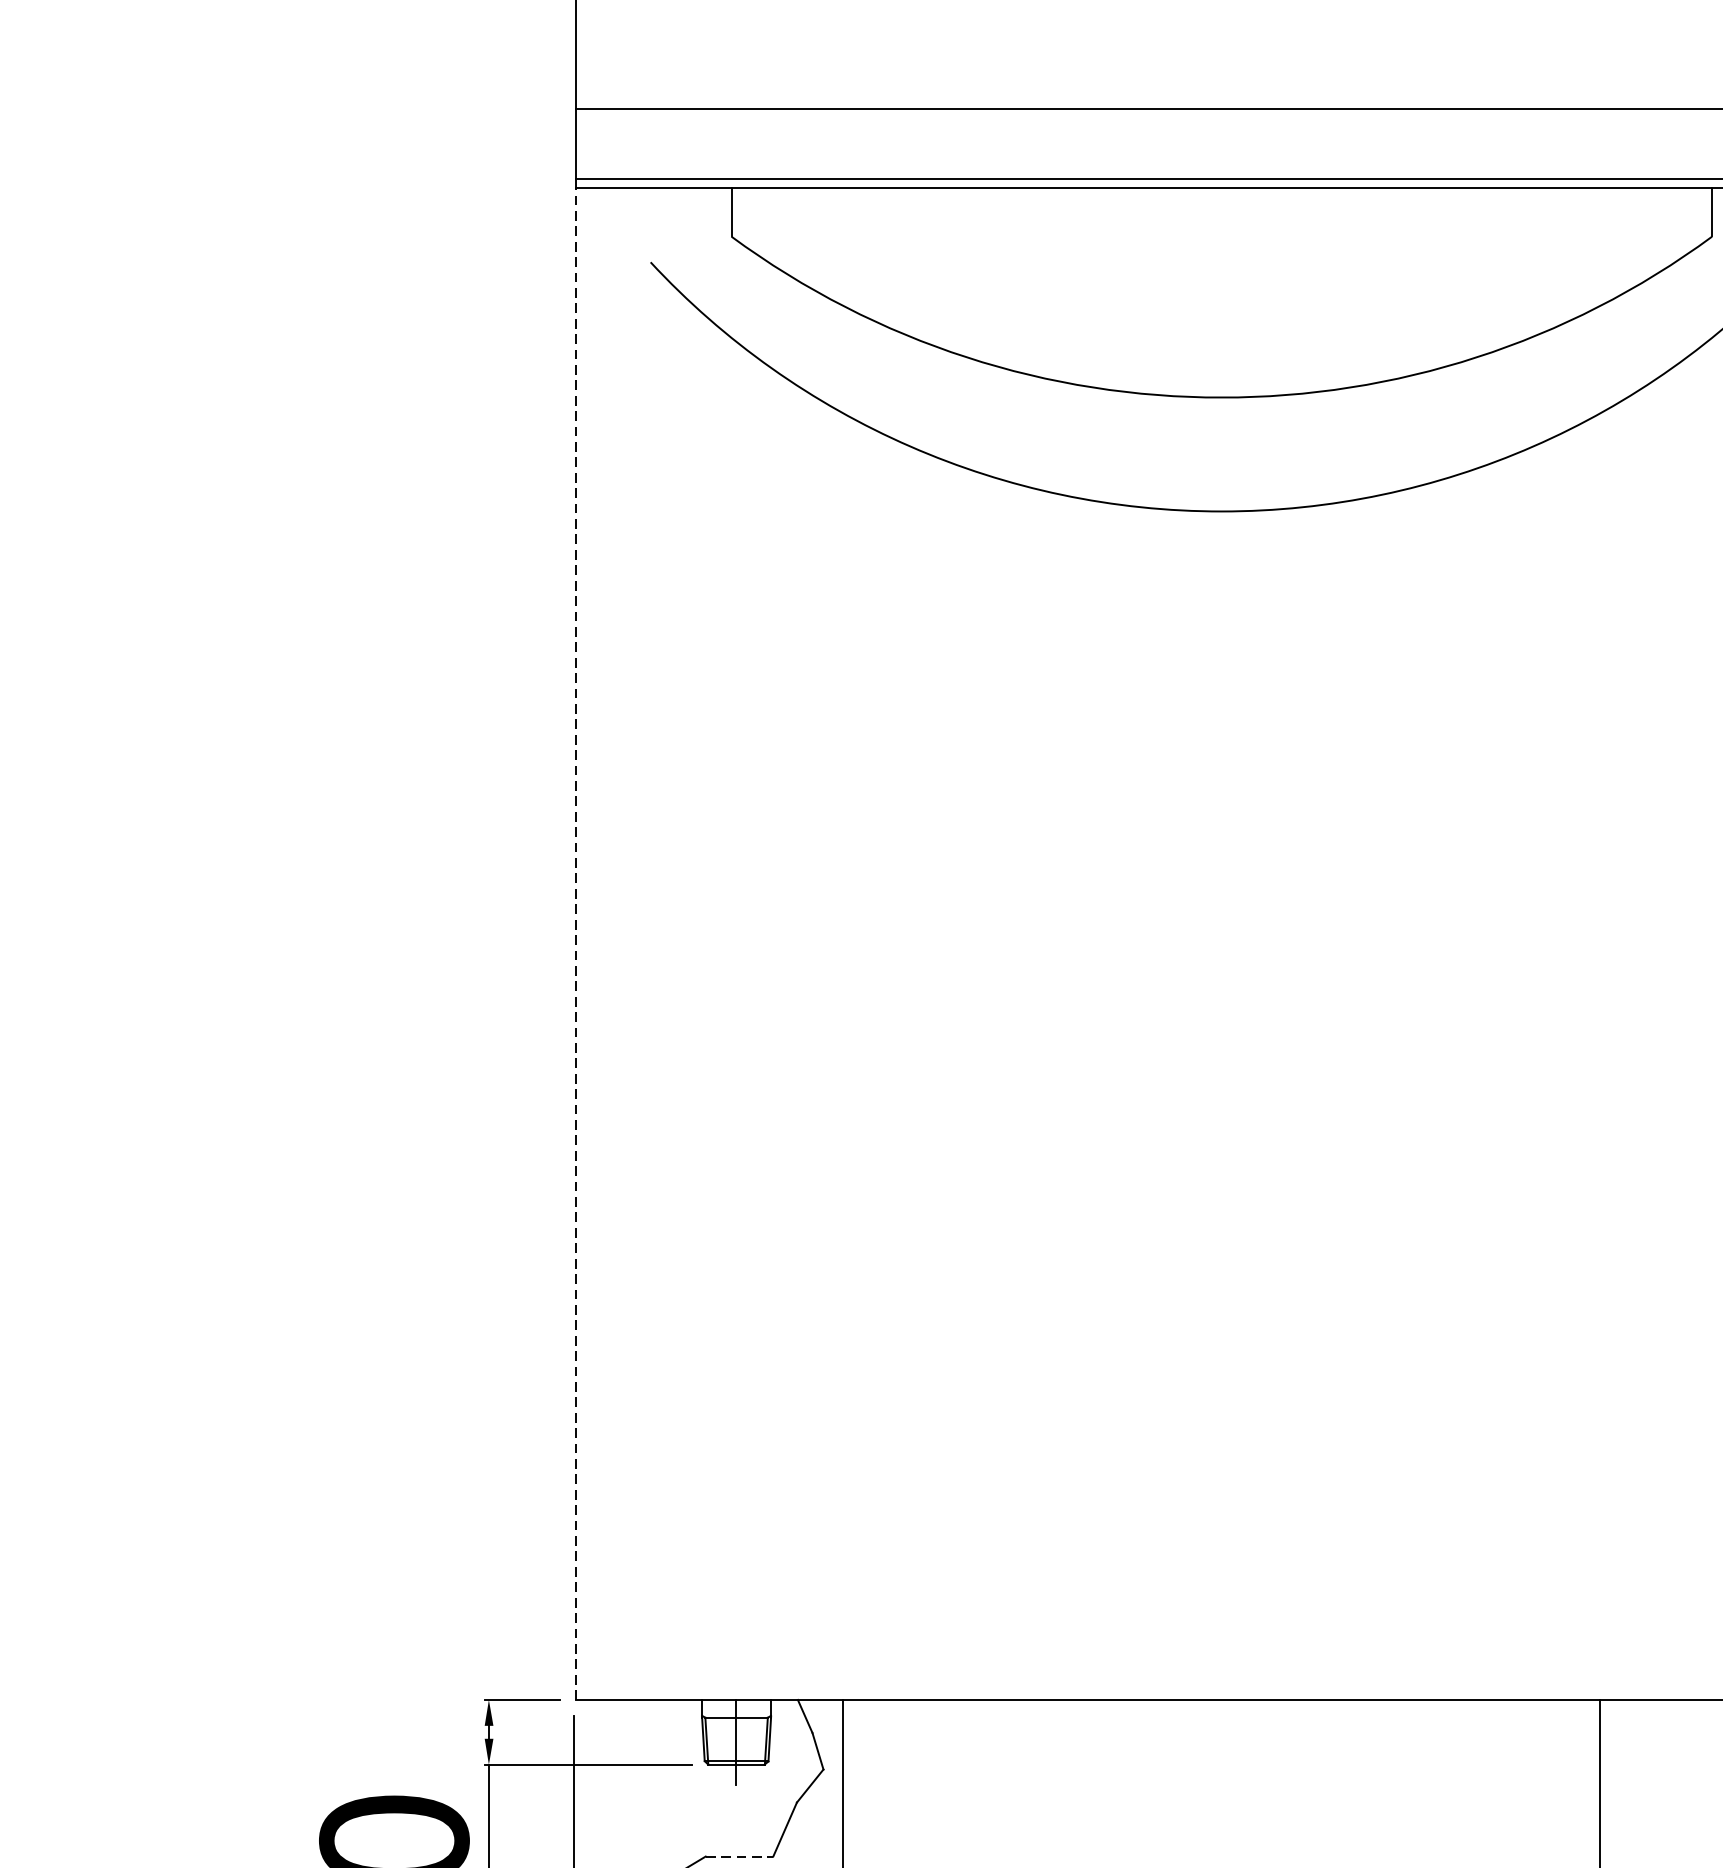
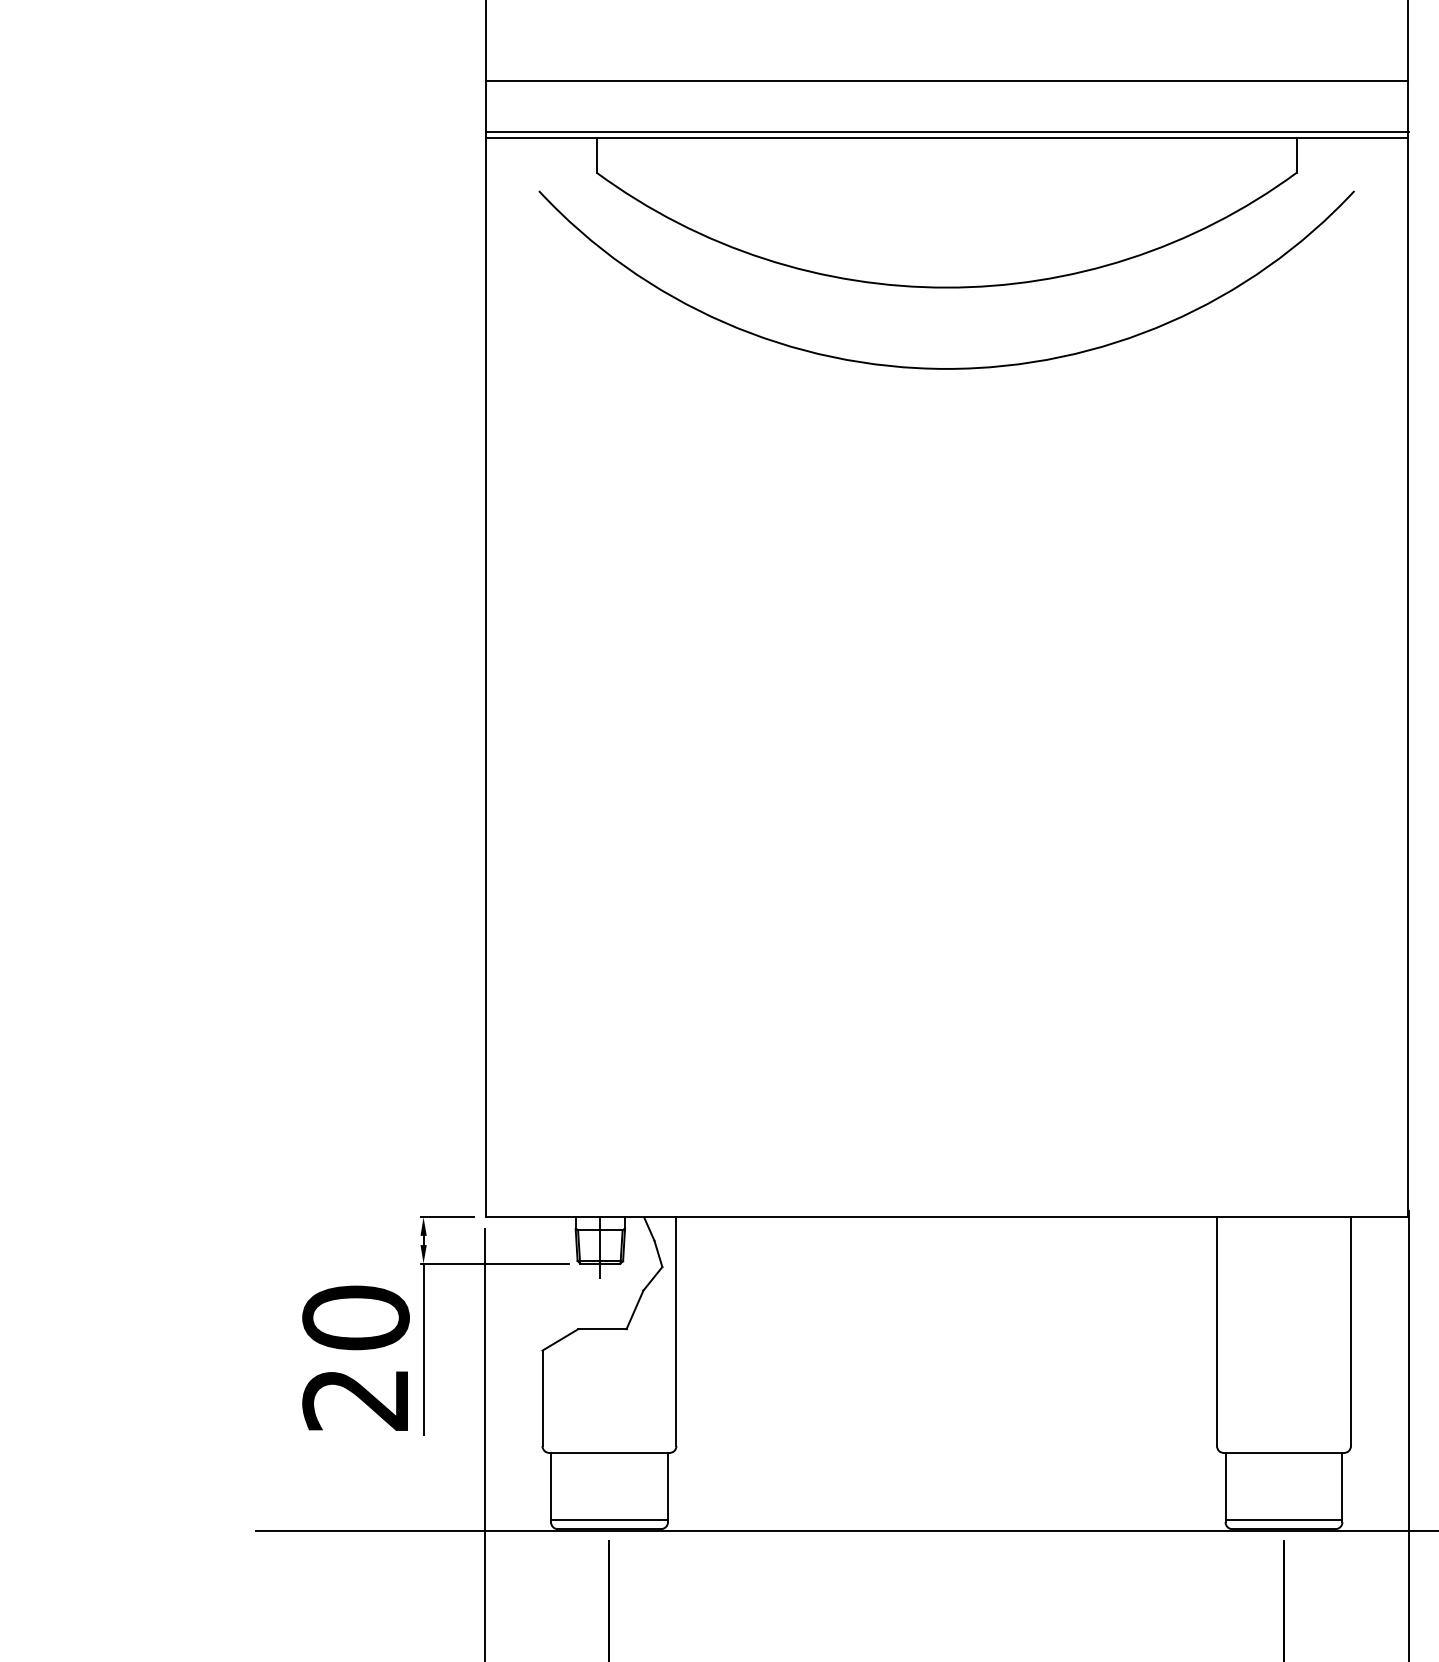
line: (575, 939) -> (485, 674), dashed -> solid
line: (739, 1857) -> (602, 1329), dashed -> solid

